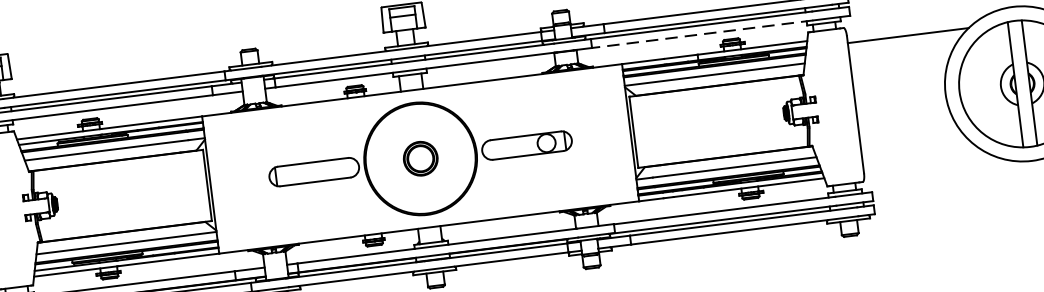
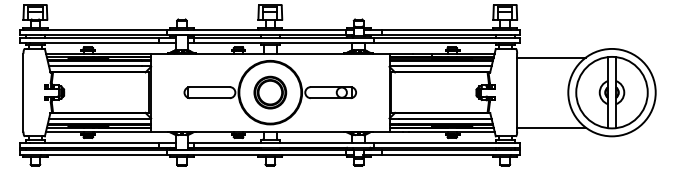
line: (702, 34) -> (436, 42), dashed -> solid
part: (420, 158) -> (270, 92), size x1.67
line: (923, 158) -> (551, 127), added

